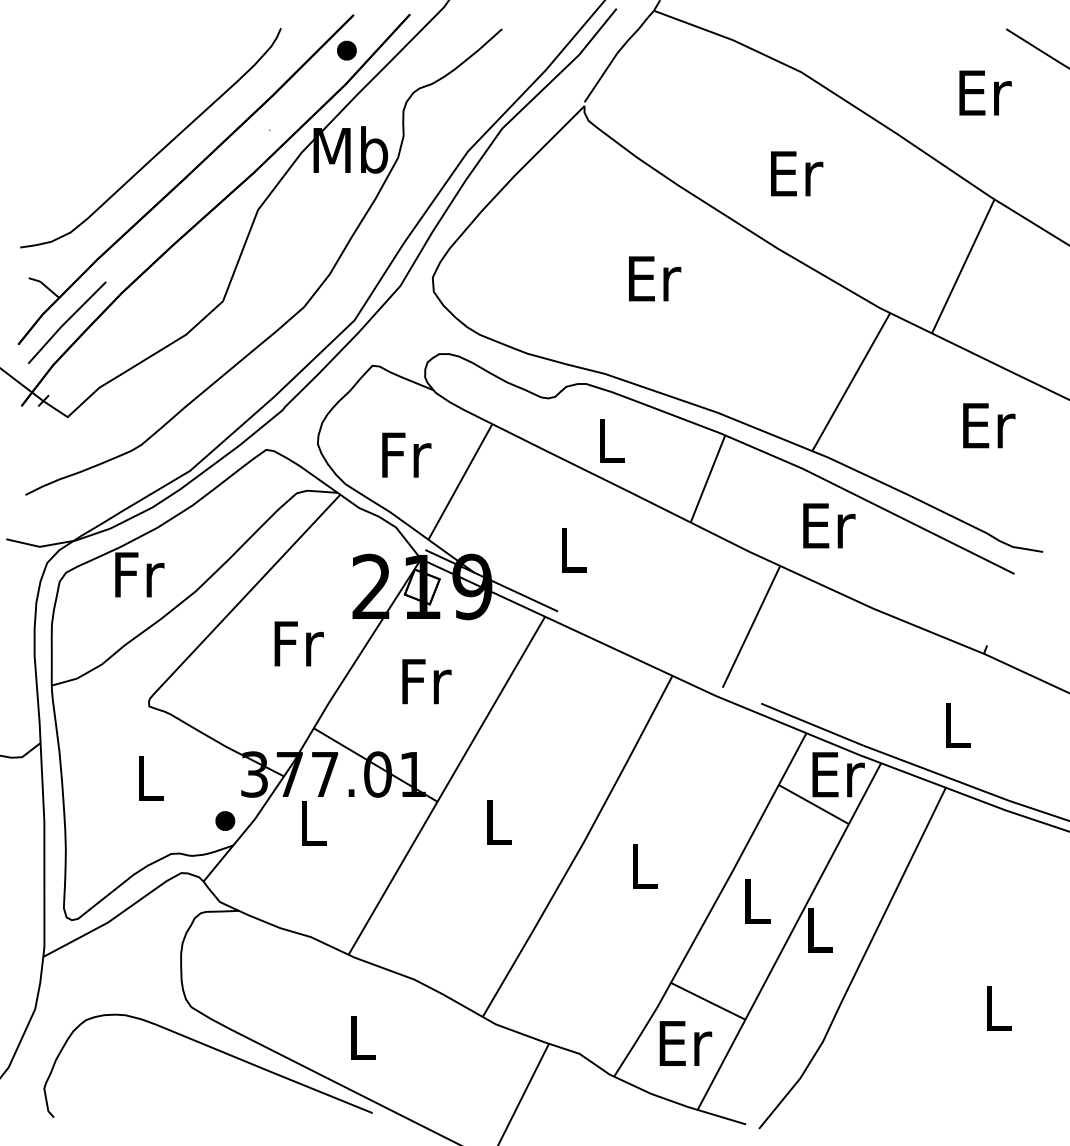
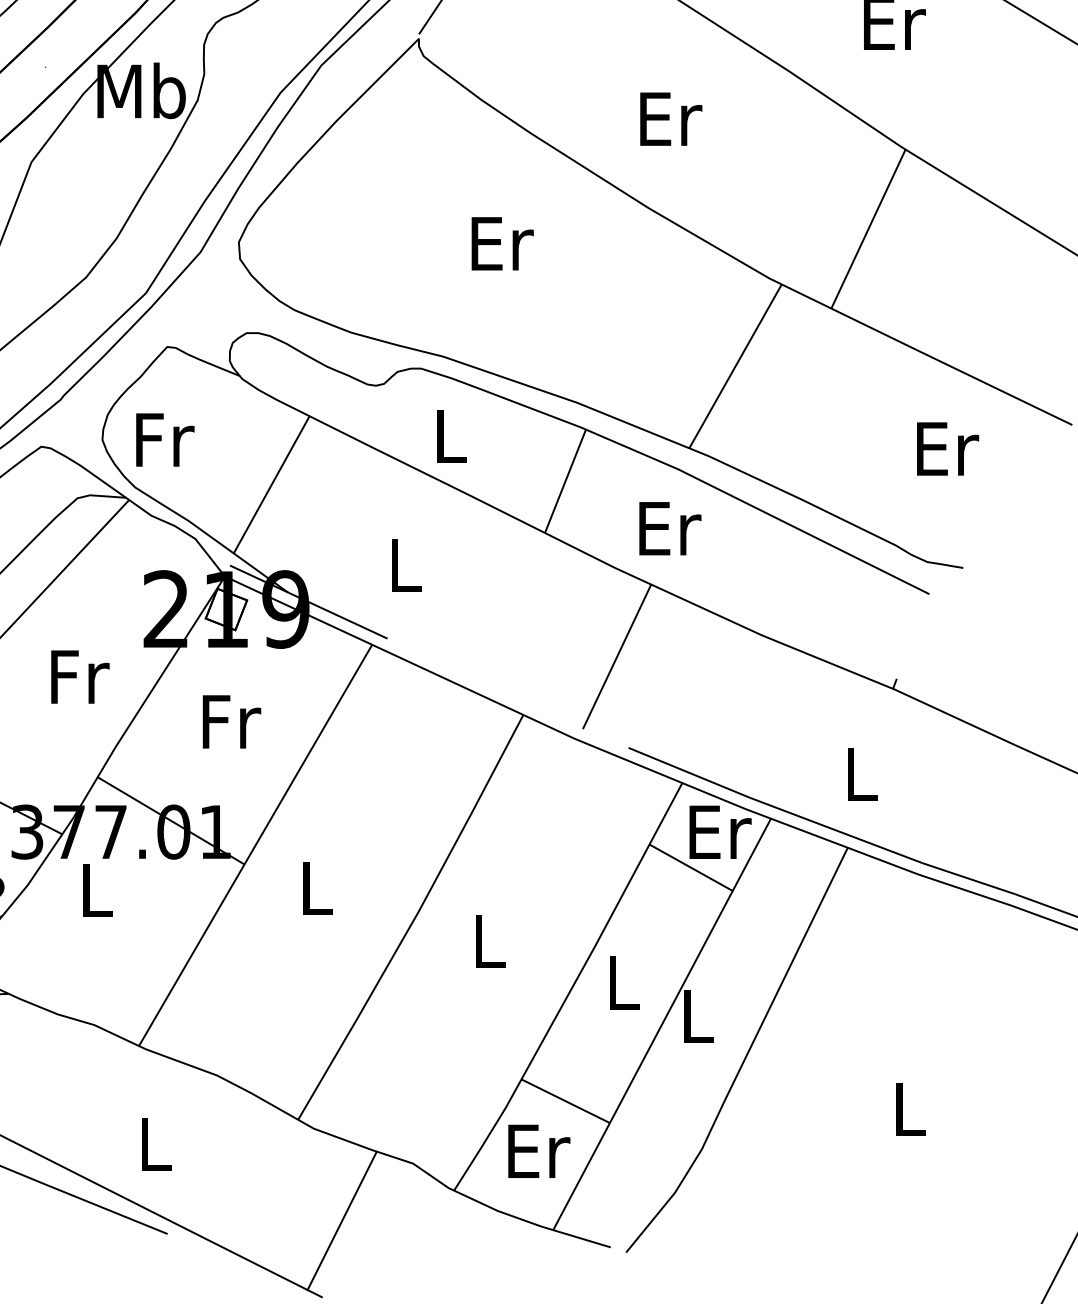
text: (989, 425) -> (948, 448), moved
text: (406, 454) -> (164, 439), moved
text: (829, 525) -> (670, 528), moved

